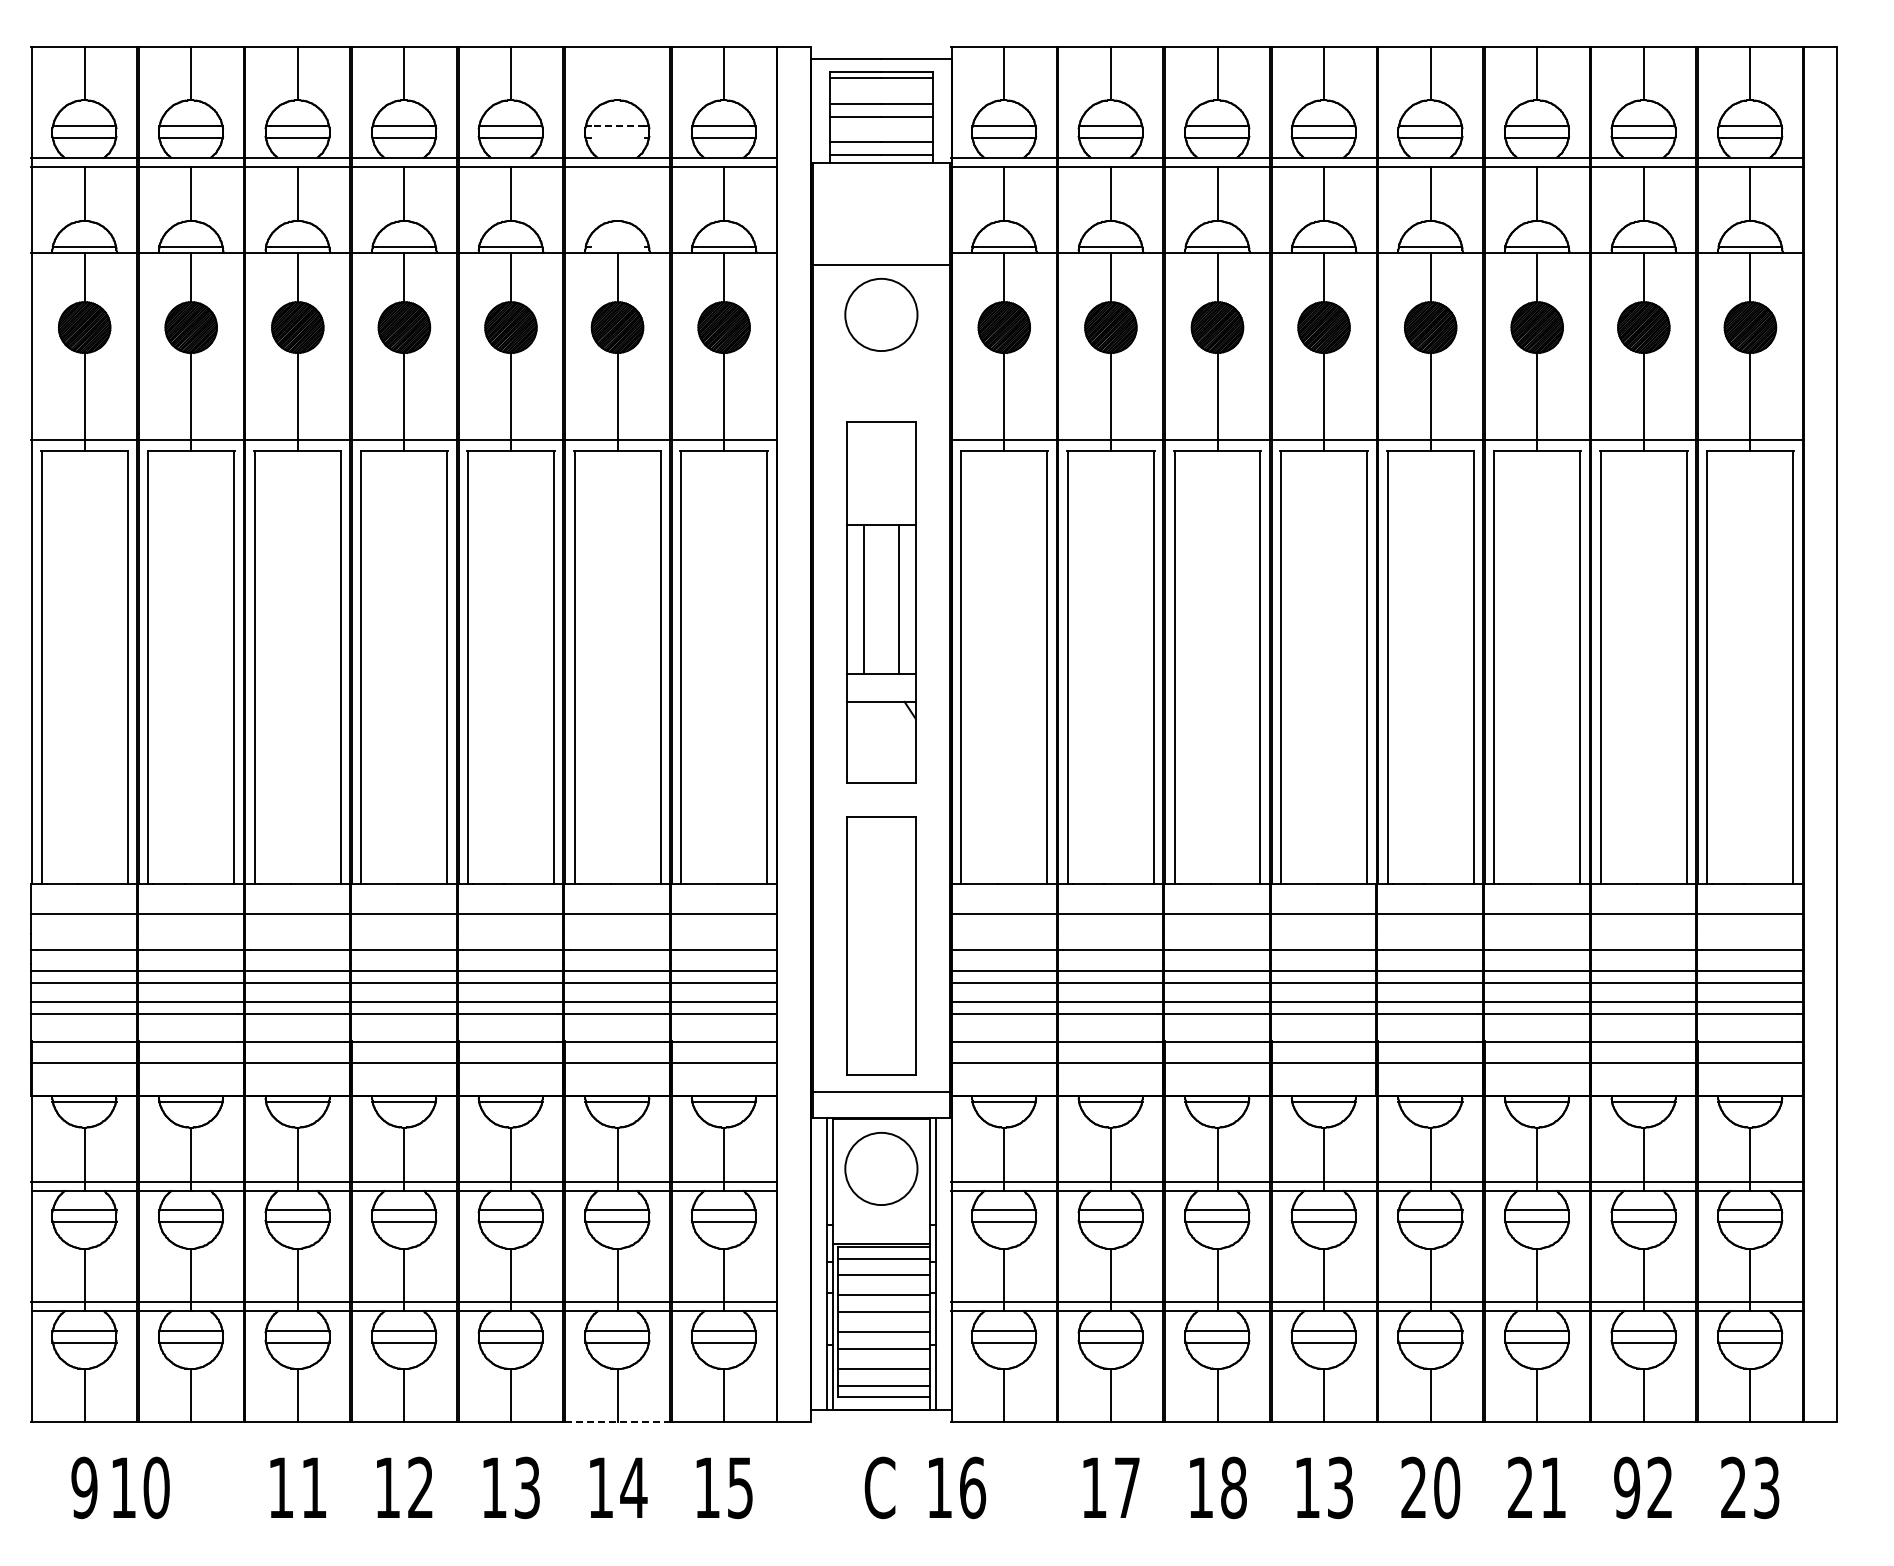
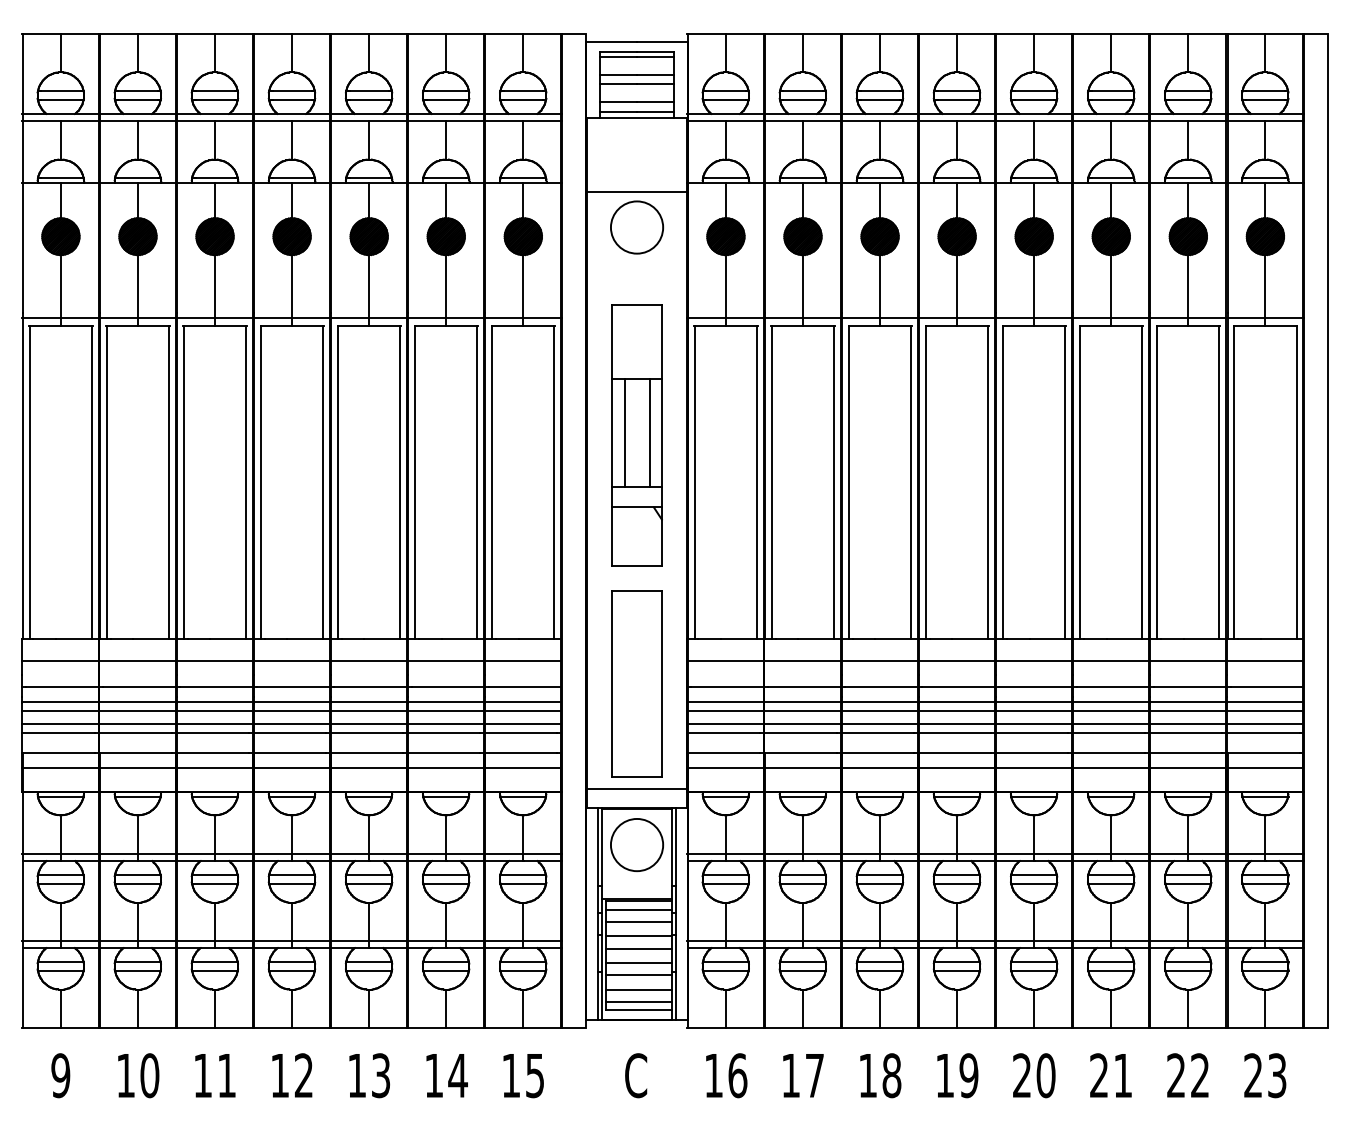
line: (617, 73) -> (446, 52), added
line: (617, 126) -> (446, 91), dashed -> solid
line: (617, 138) -> (446, 99), added
line: (617, 194) -> (446, 140), added
line: (617, 246) -> (446, 178), added
line: (617, 1422) -> (446, 1028), dashed -> solid
text: (140, 1487) -> (138, 1075), moved
text: (957, 1487) -> (726, 1075), moved
text: (1340, 1487) -> (969, 1075), 13 -> 19
text: (1627, 1487) -> (1176, 1075), 92 -> 22

